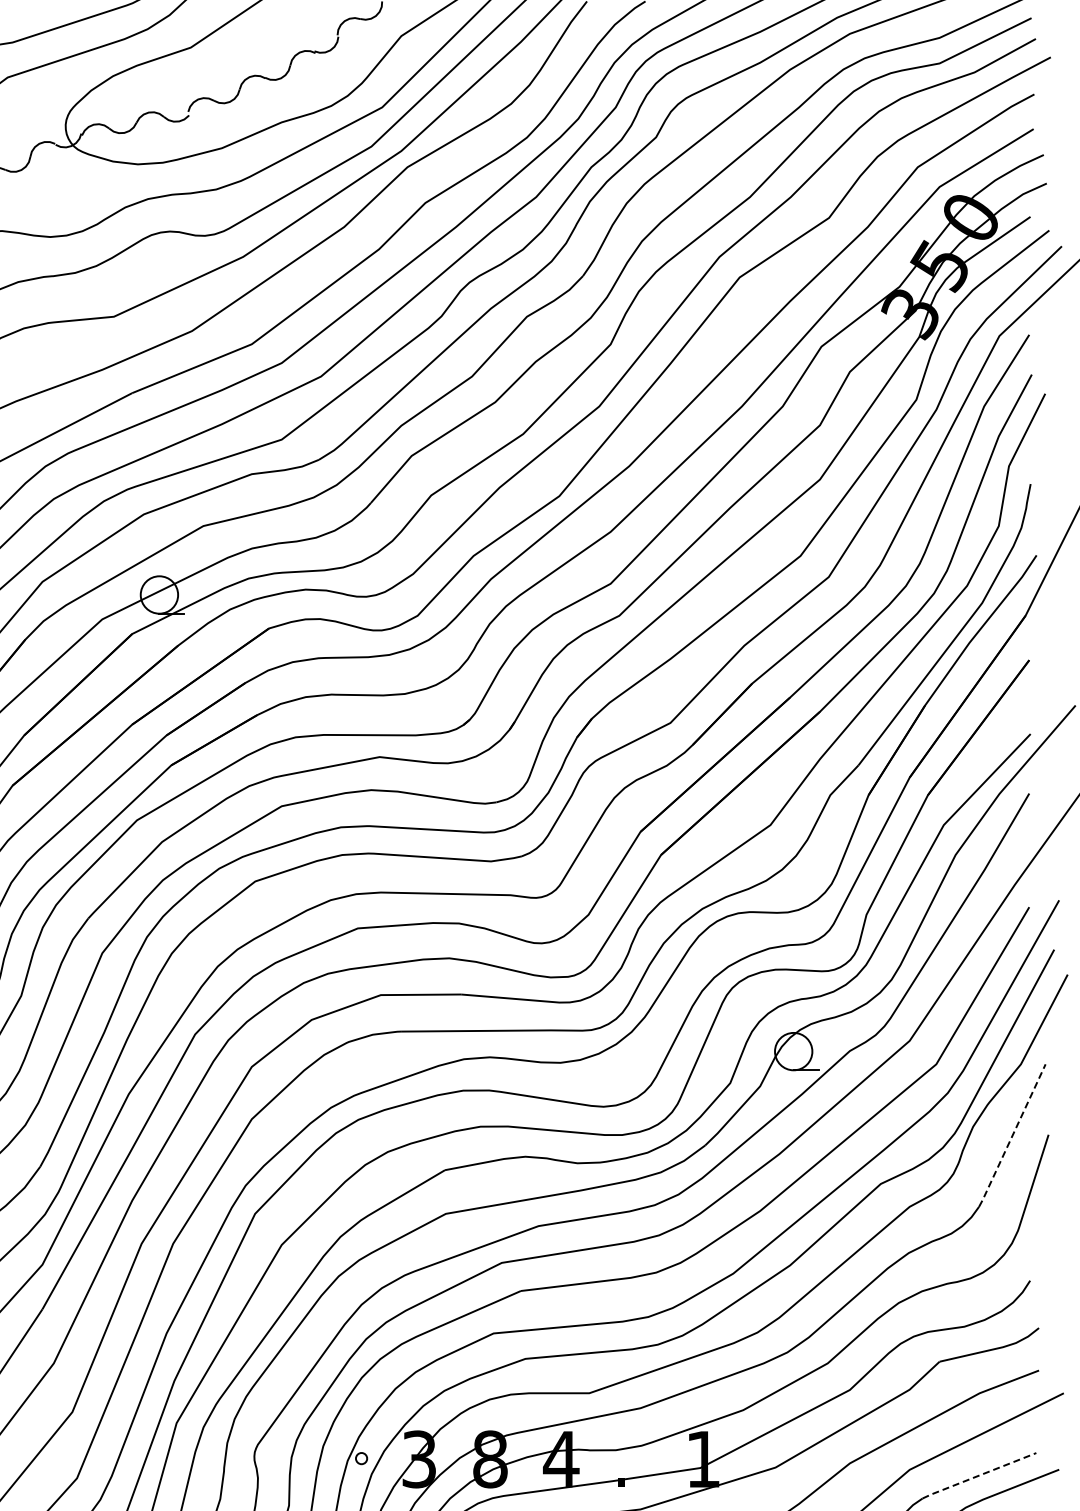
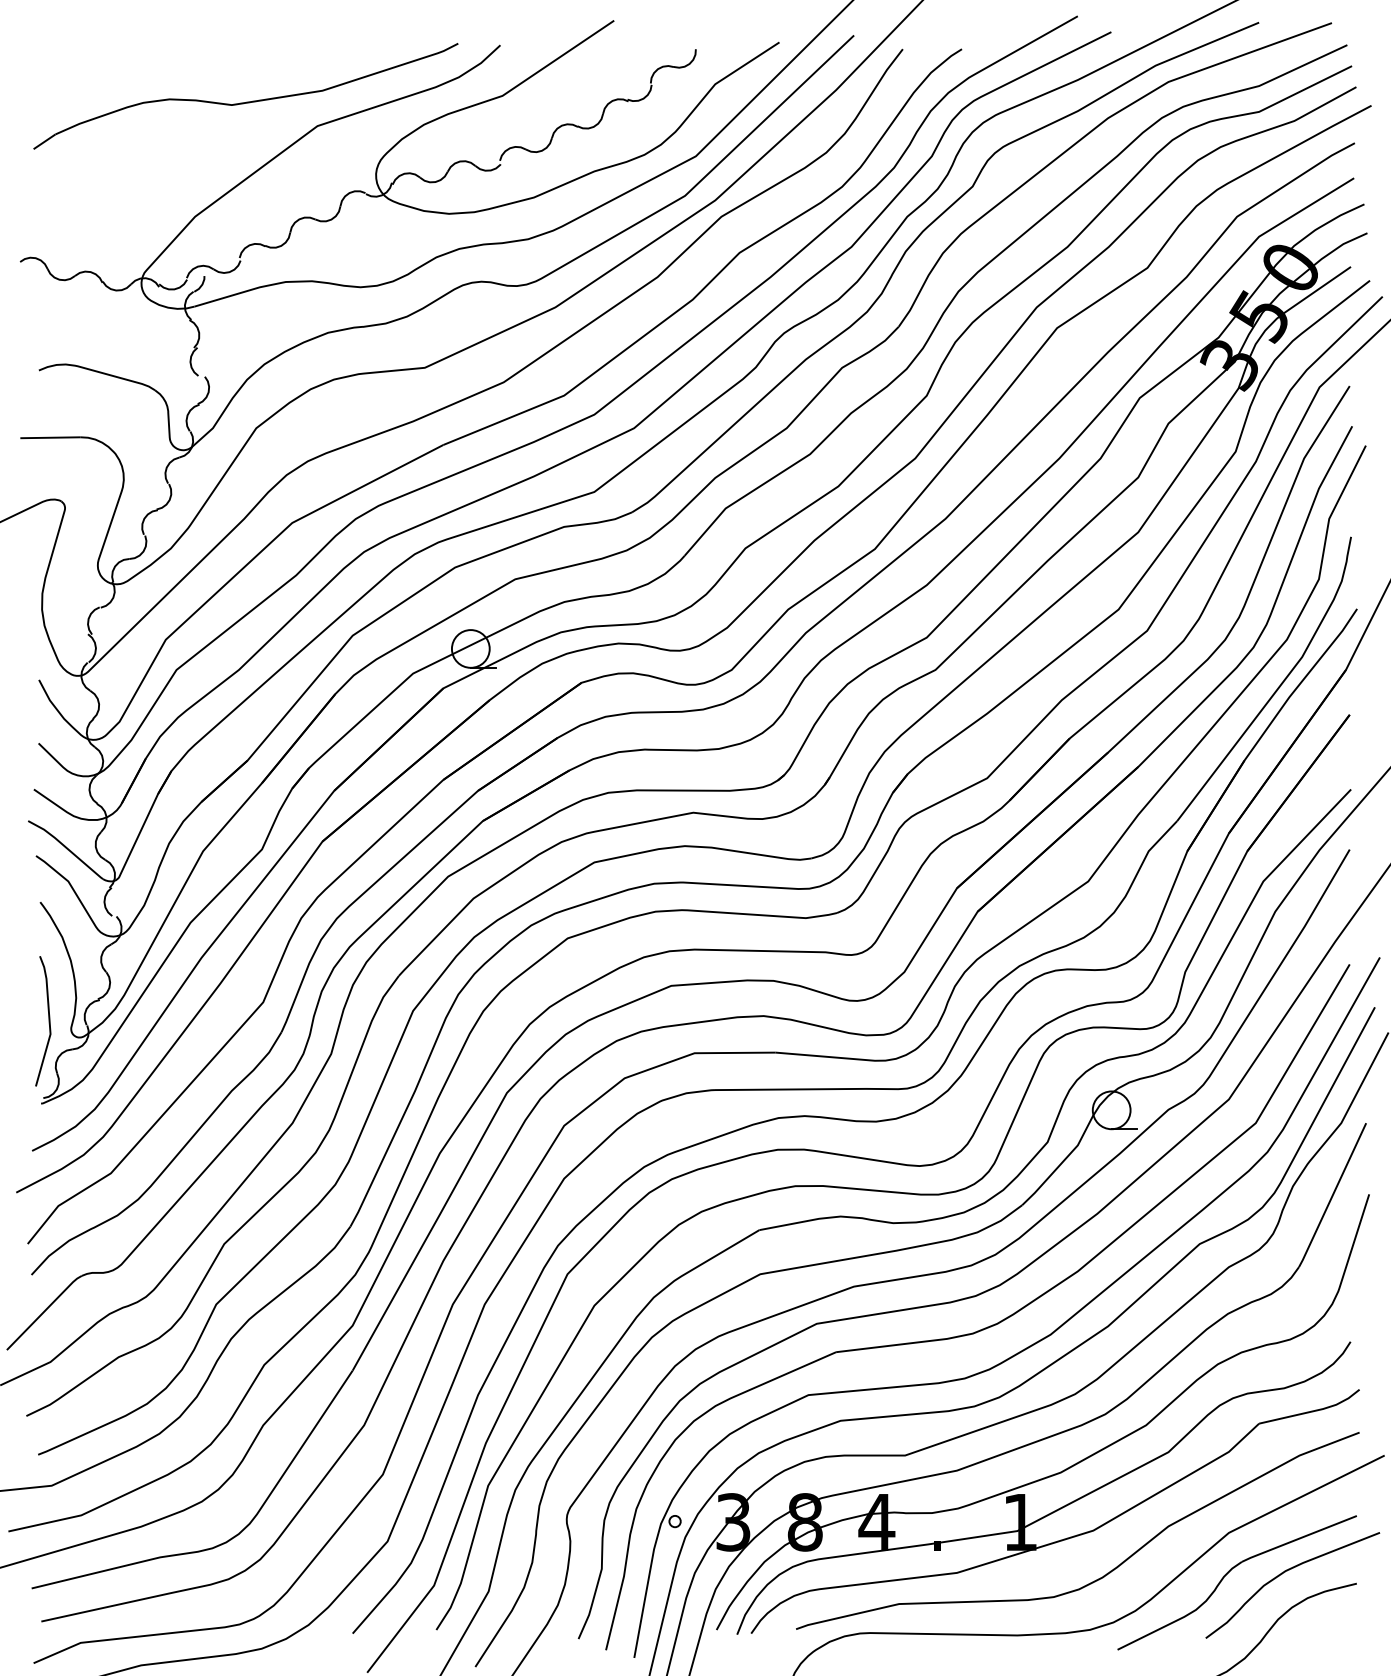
line: (1012, 1135) -> (1332, 1195), dashed -> solid
line: (978, 1475) -> (1298, 1538), dashed -> solid

